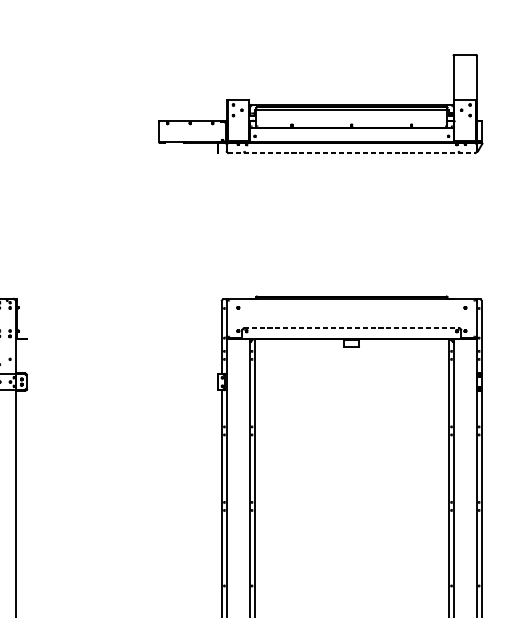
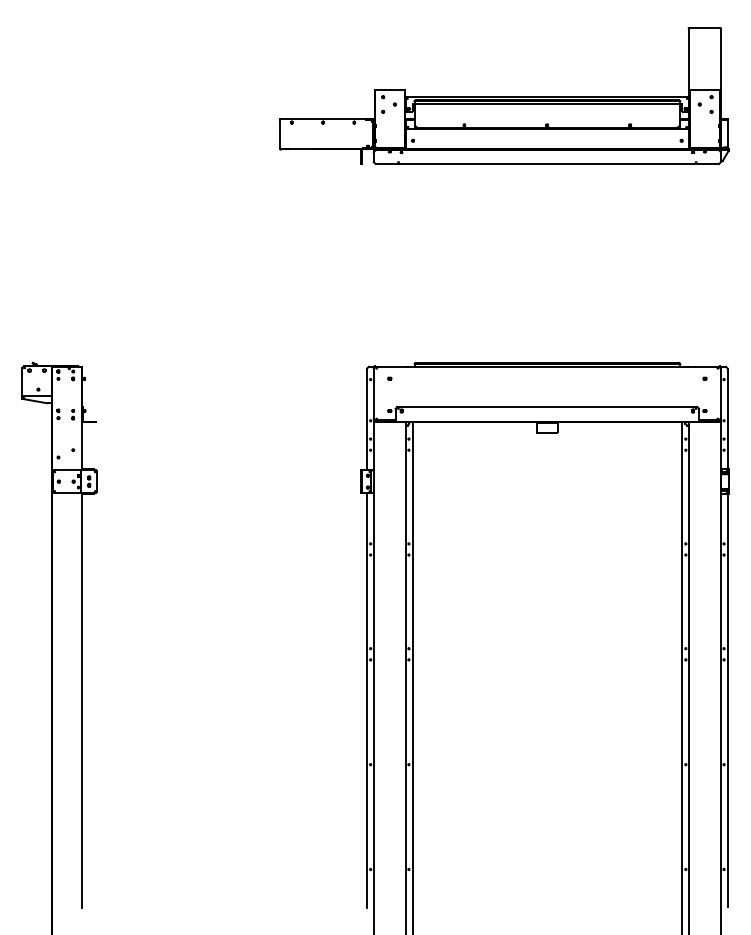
line: (351, 152) -> (547, 163), dashed -> solid
line: (351, 328) -> (547, 407), dashed -> solid

